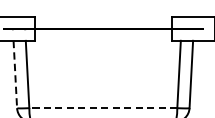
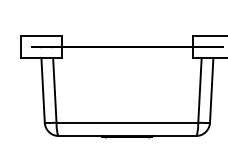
line: (15, 75) -> (43, 91), dashed -> solid
line: (103, 107) -> (127, 122), dashed -> solid

